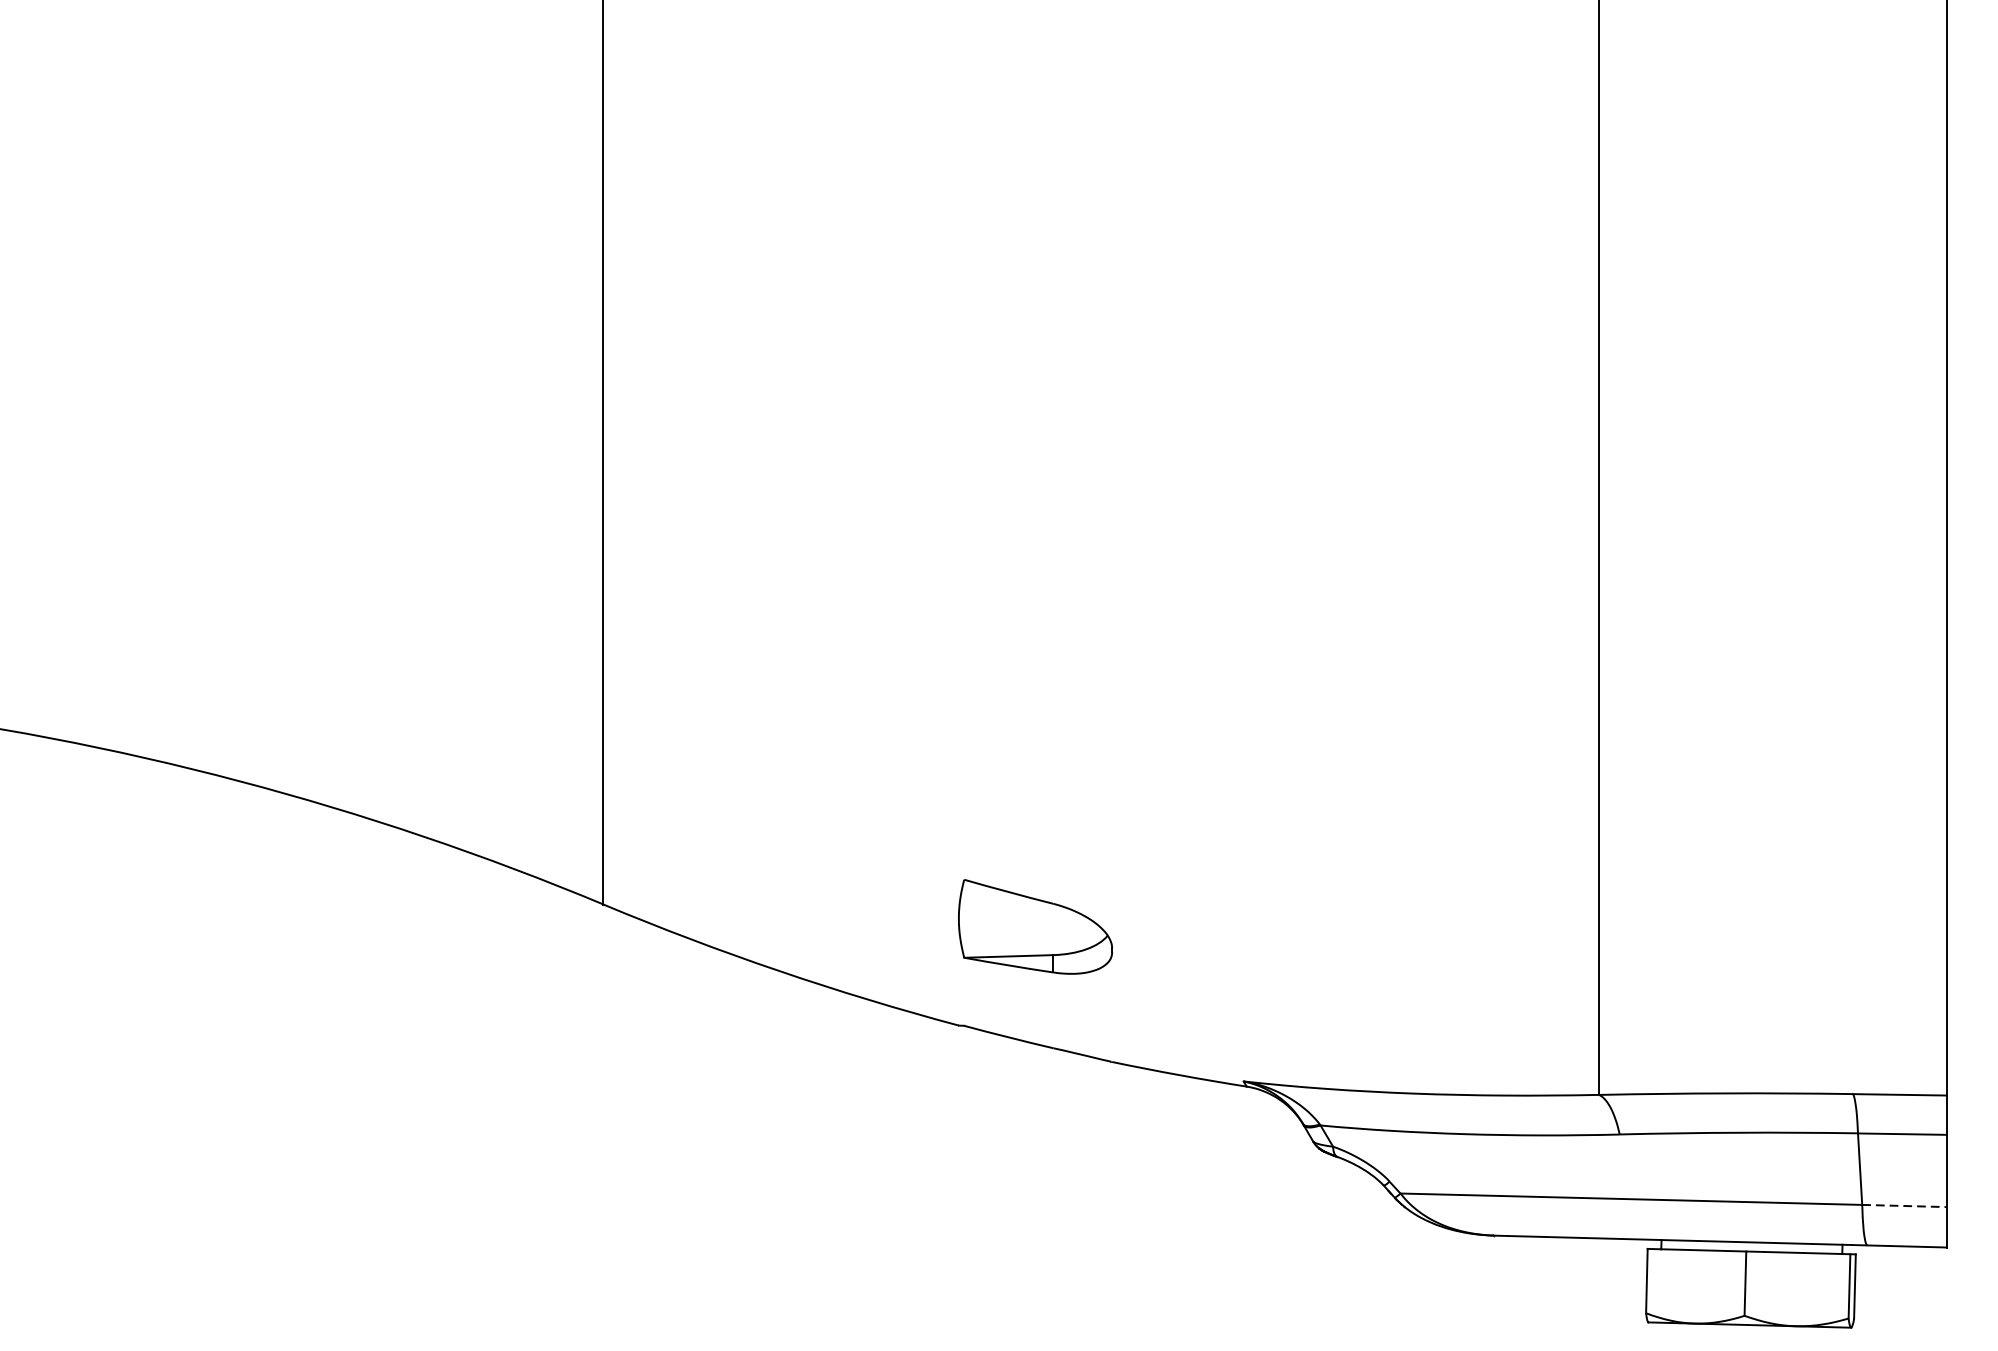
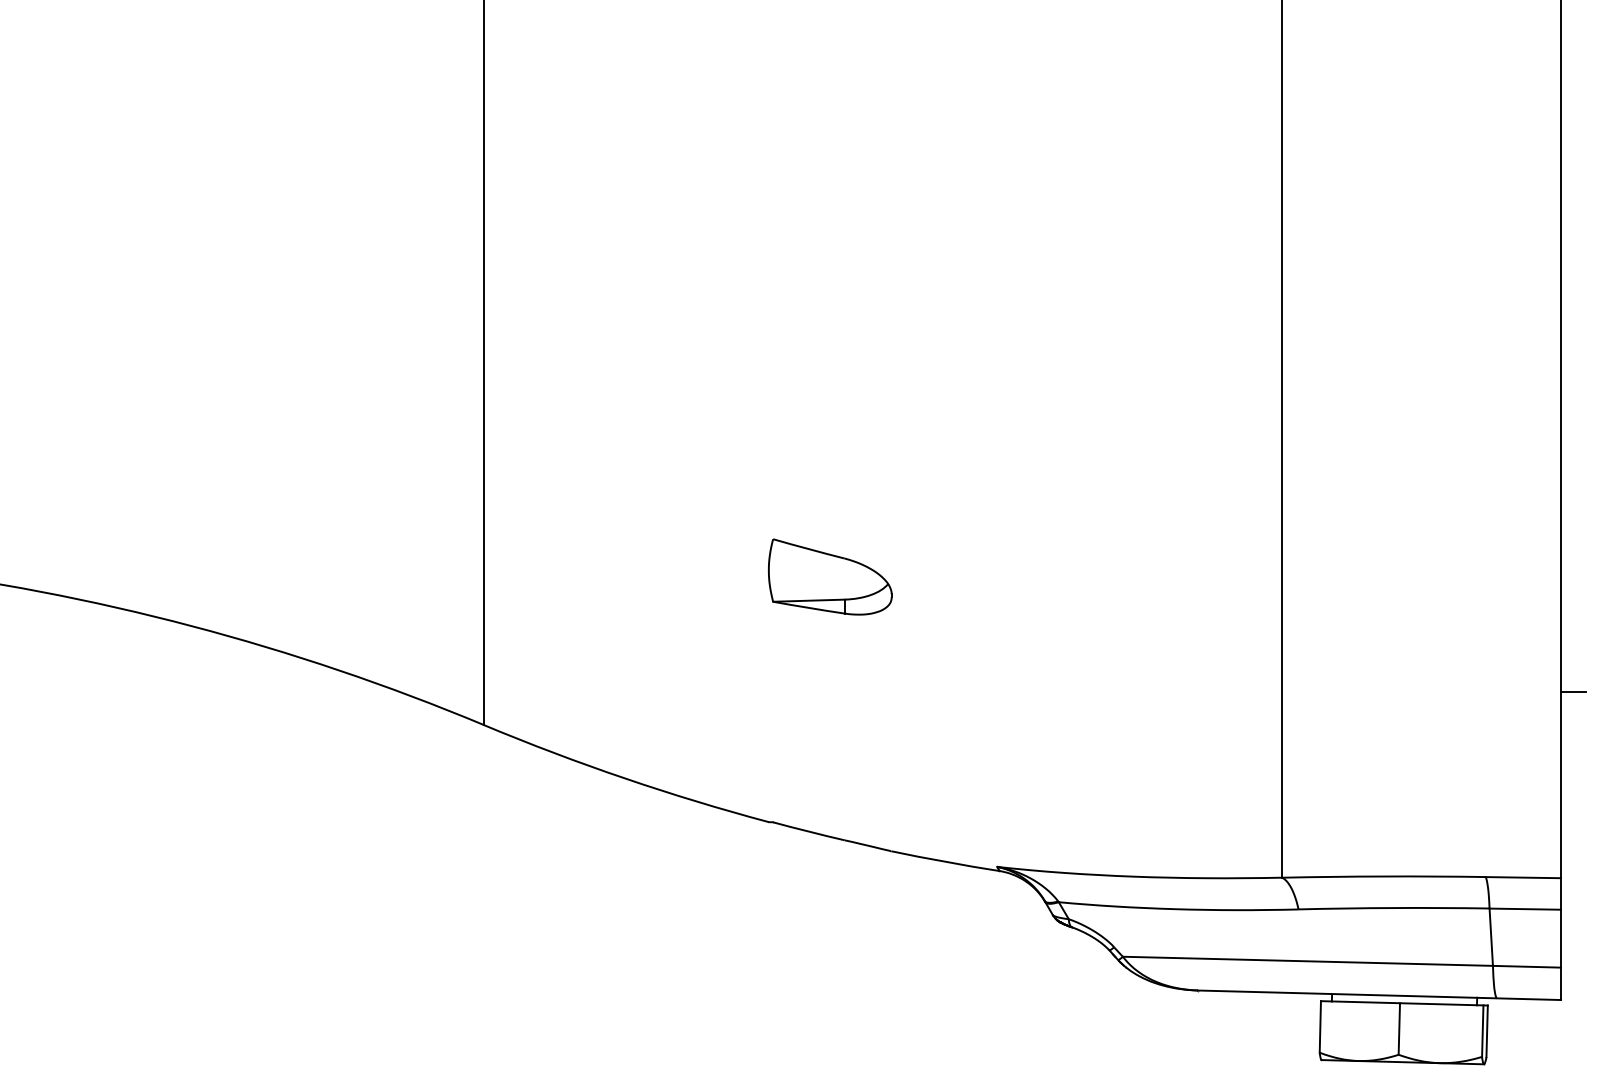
line: (1962, 863) -> (1573, 692), added
part: (1035, 926) -> (830, 576), moved
line: (1904, 1205) -> (1526, 966), dashed -> solid

